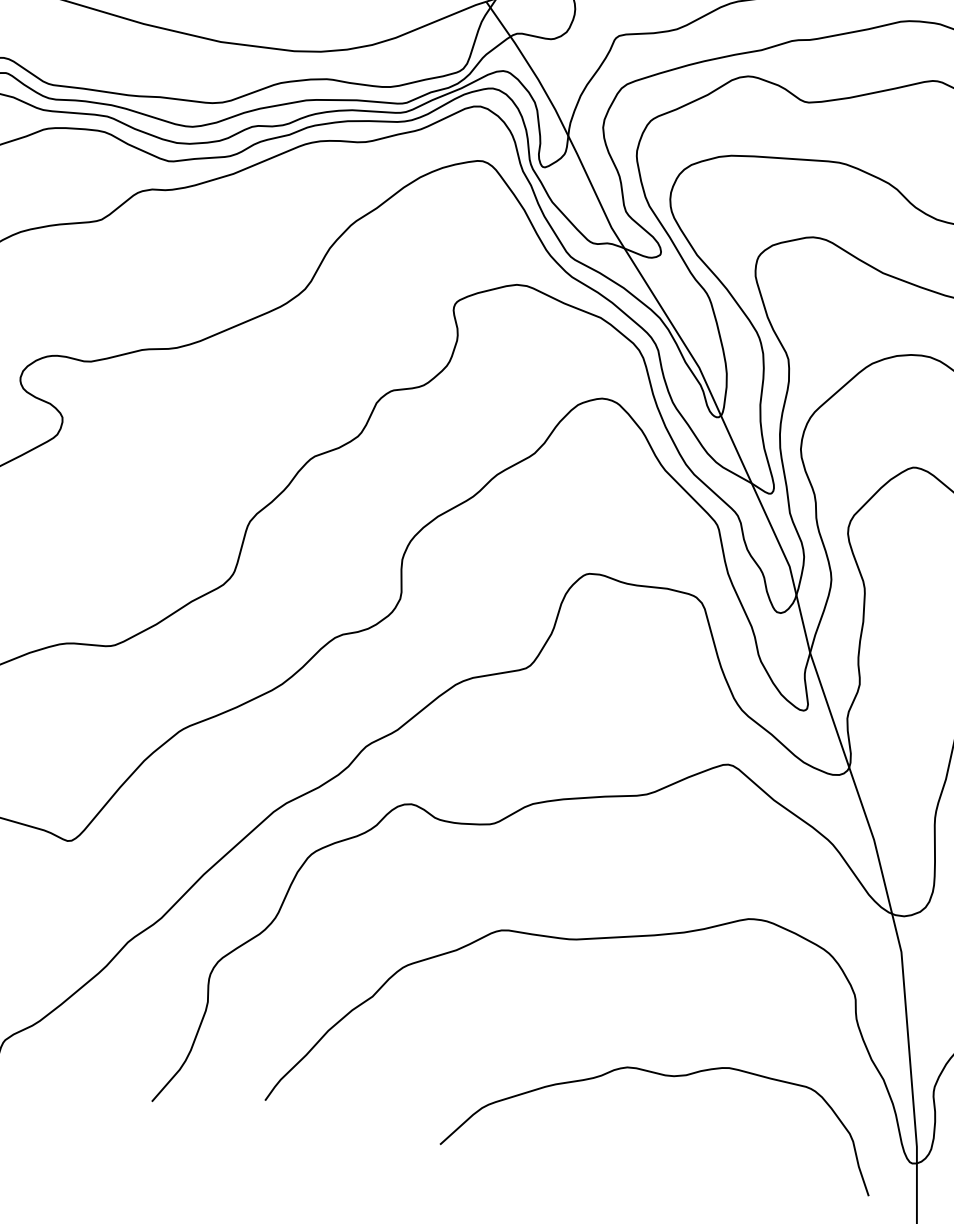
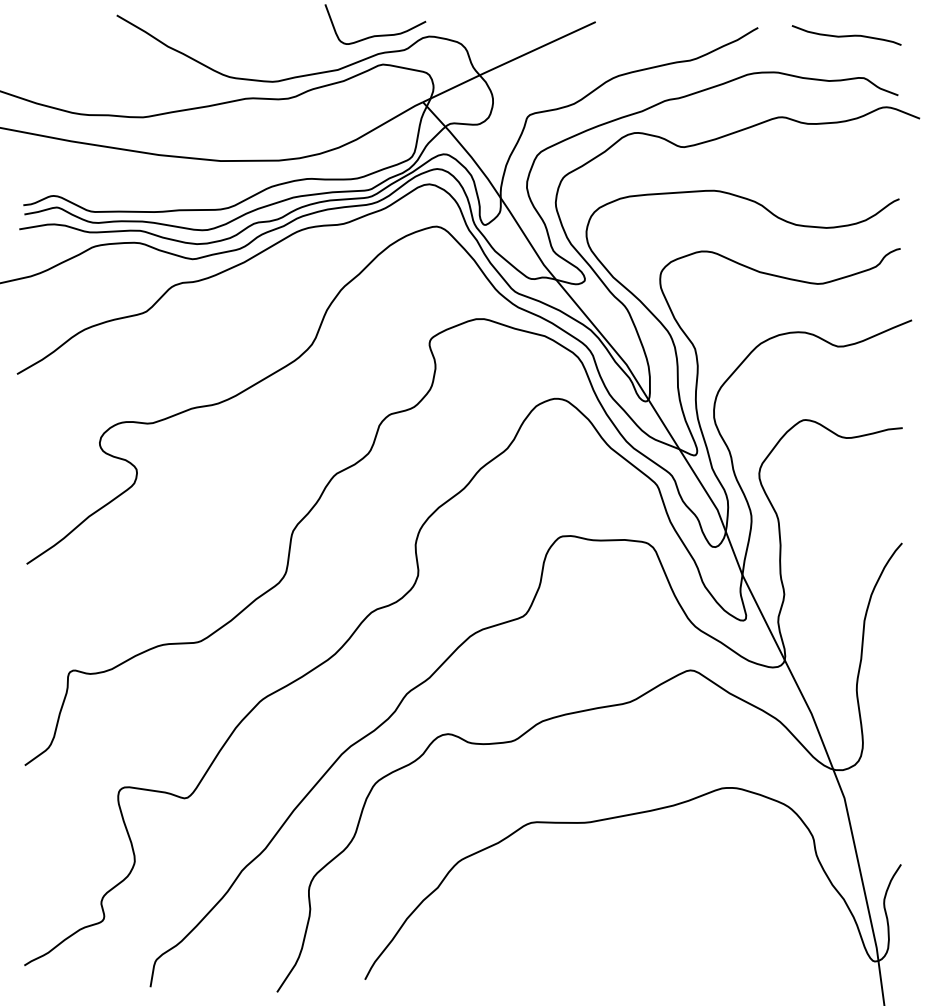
curve: (666, 1076) -> (674, 919), removed

